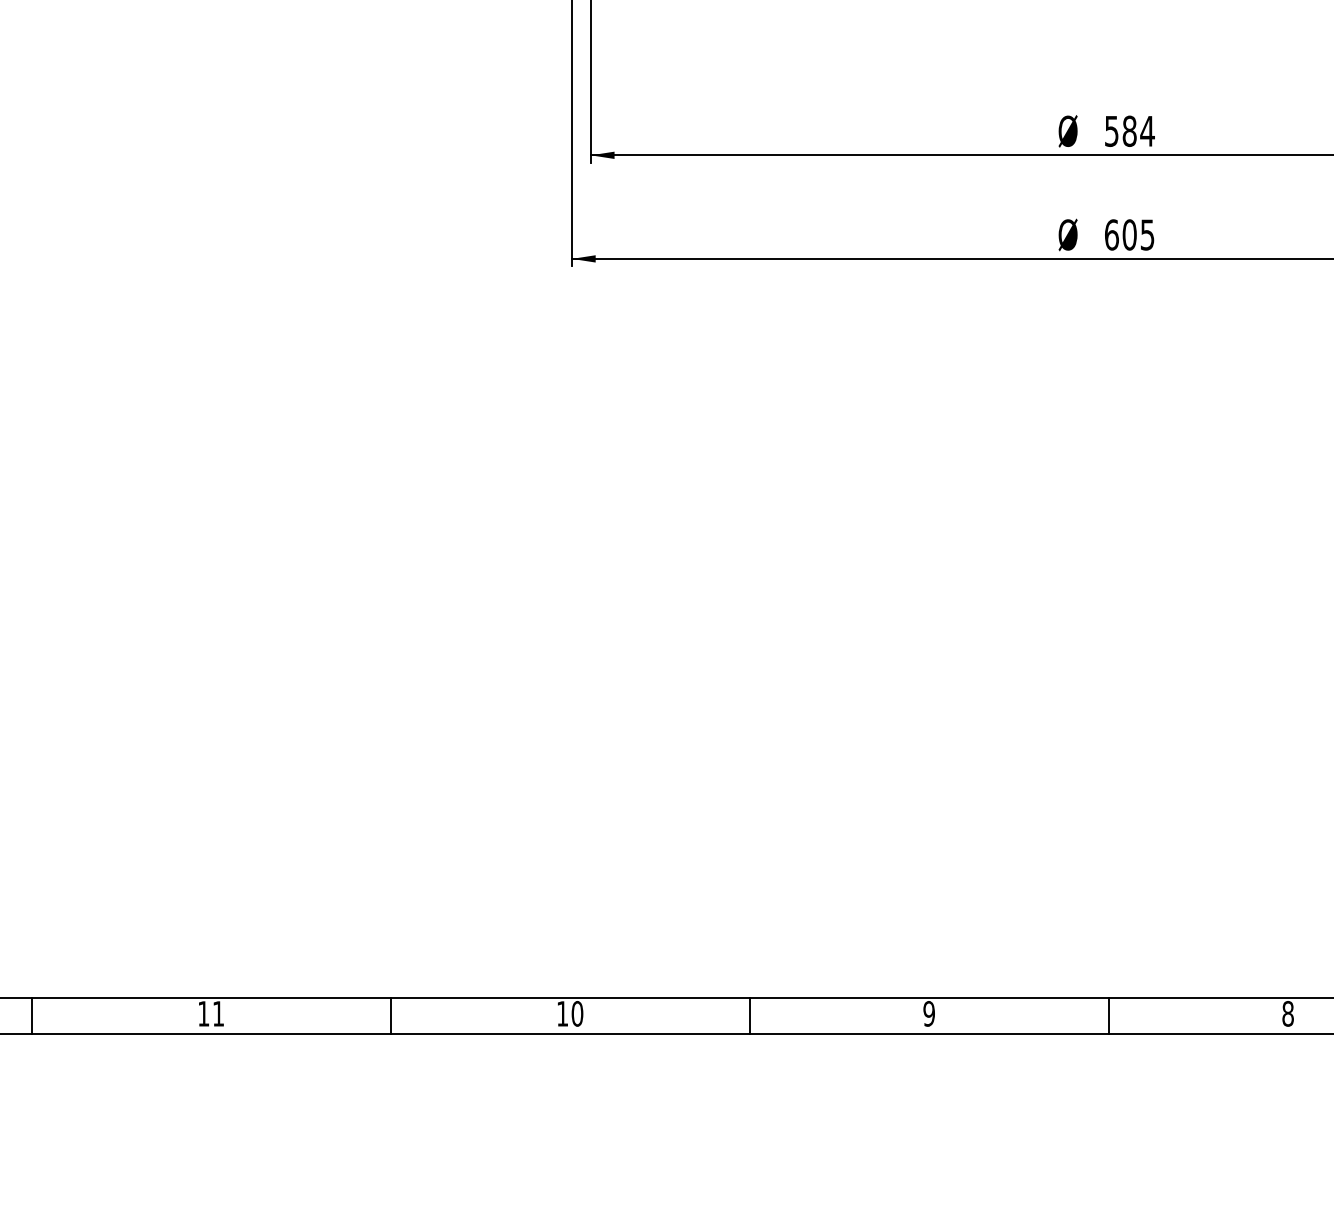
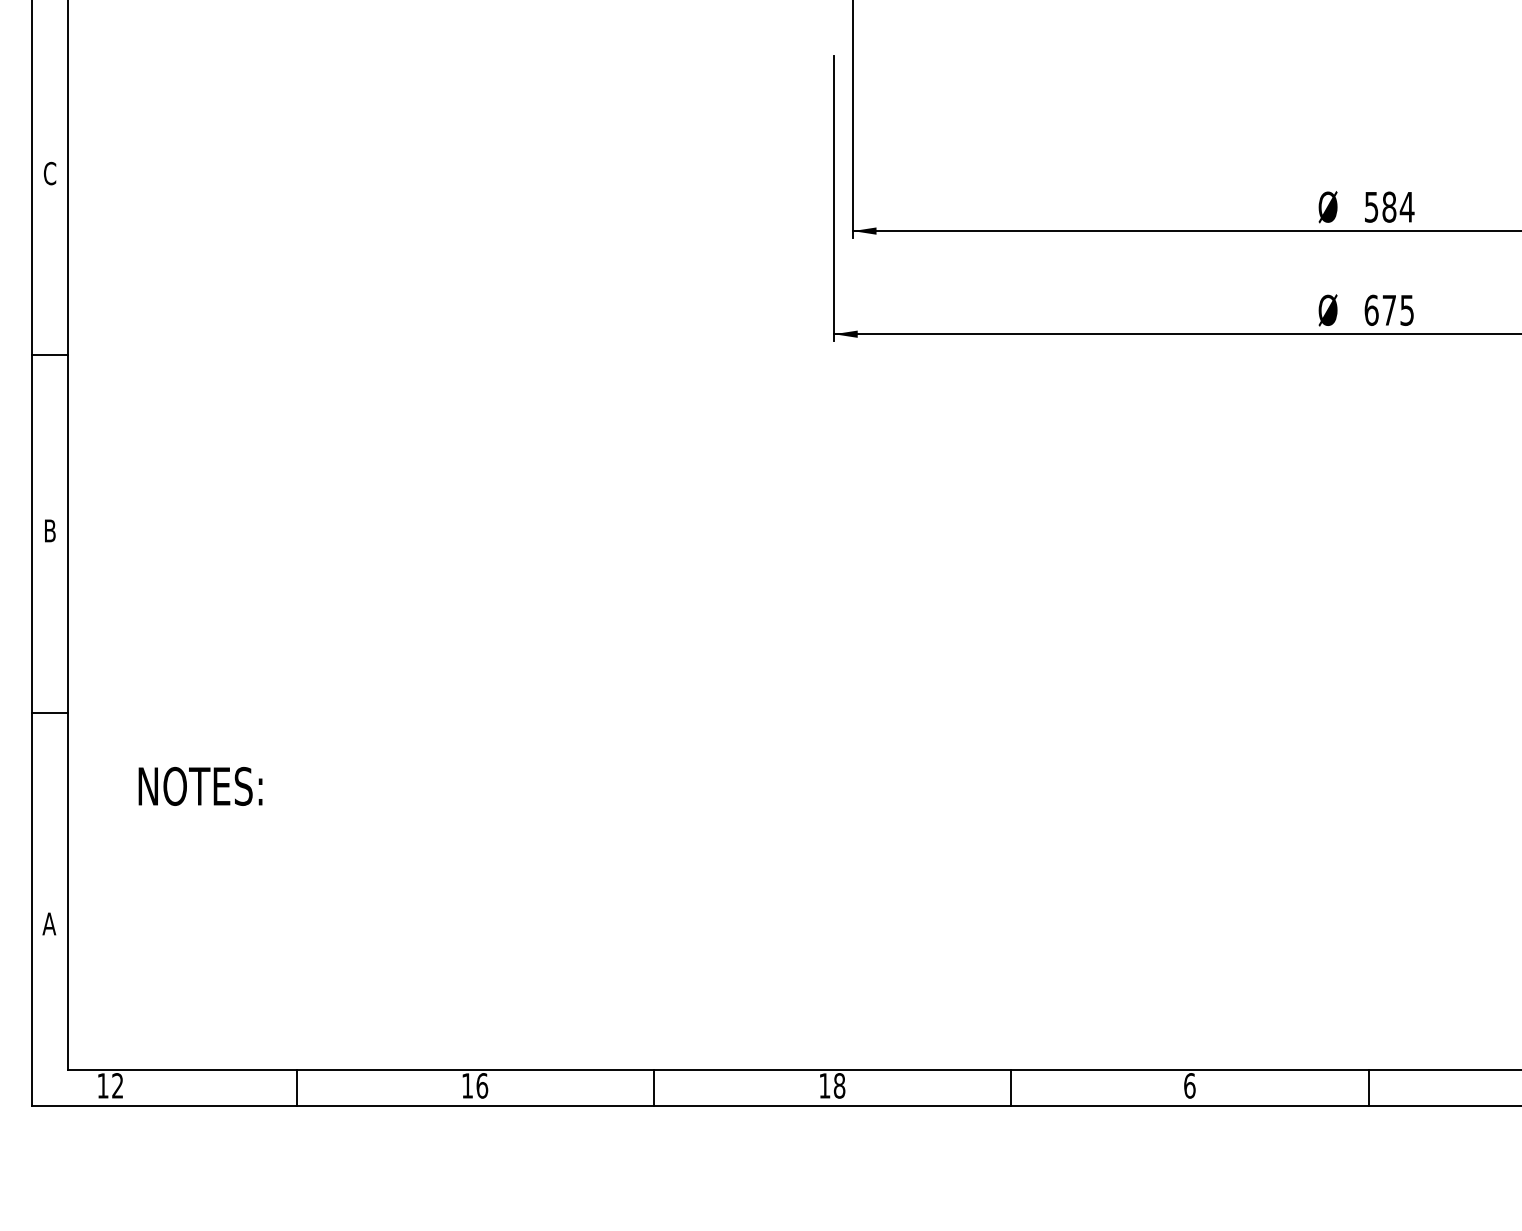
text: (1129, 234) -> (1389, 309), 605 -> 675
text: (218, 1013) -> (482, 1085), 11 -> 16
text: (577, 1013) -> (839, 1085), 10 -> 18
text: (928, 1013) -> (1189, 1085), 9 -> 6

